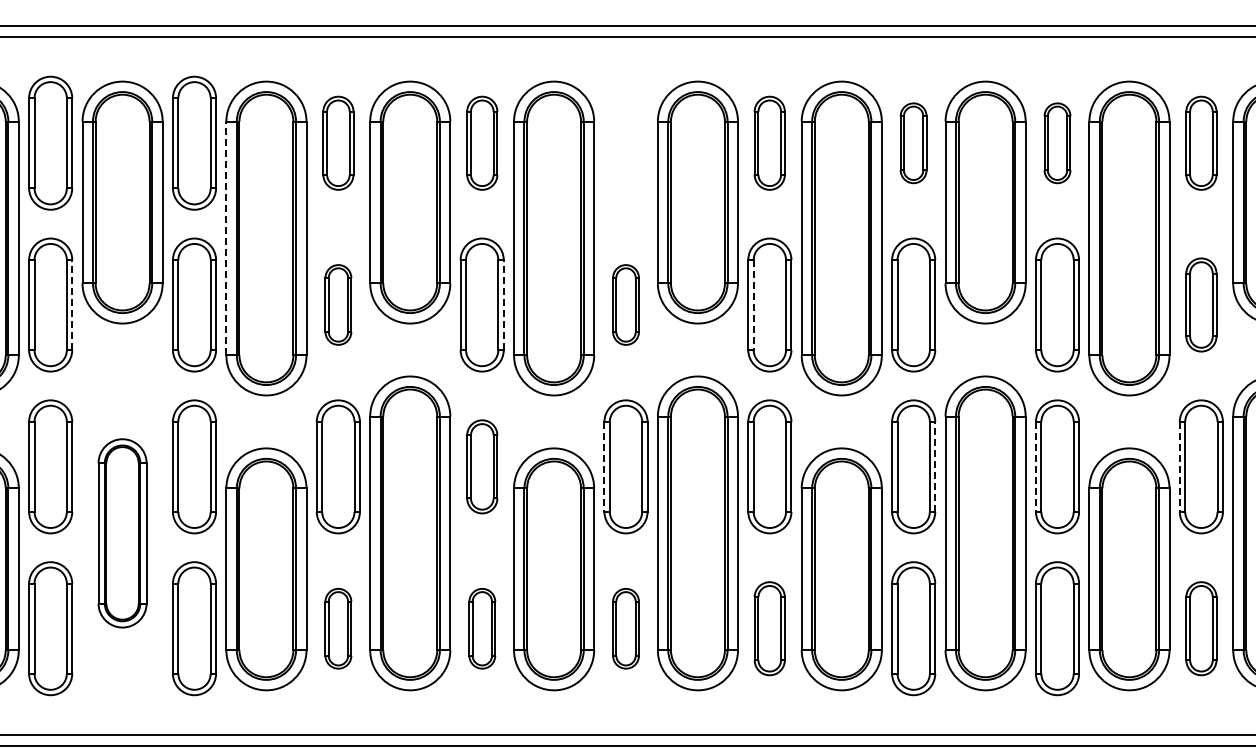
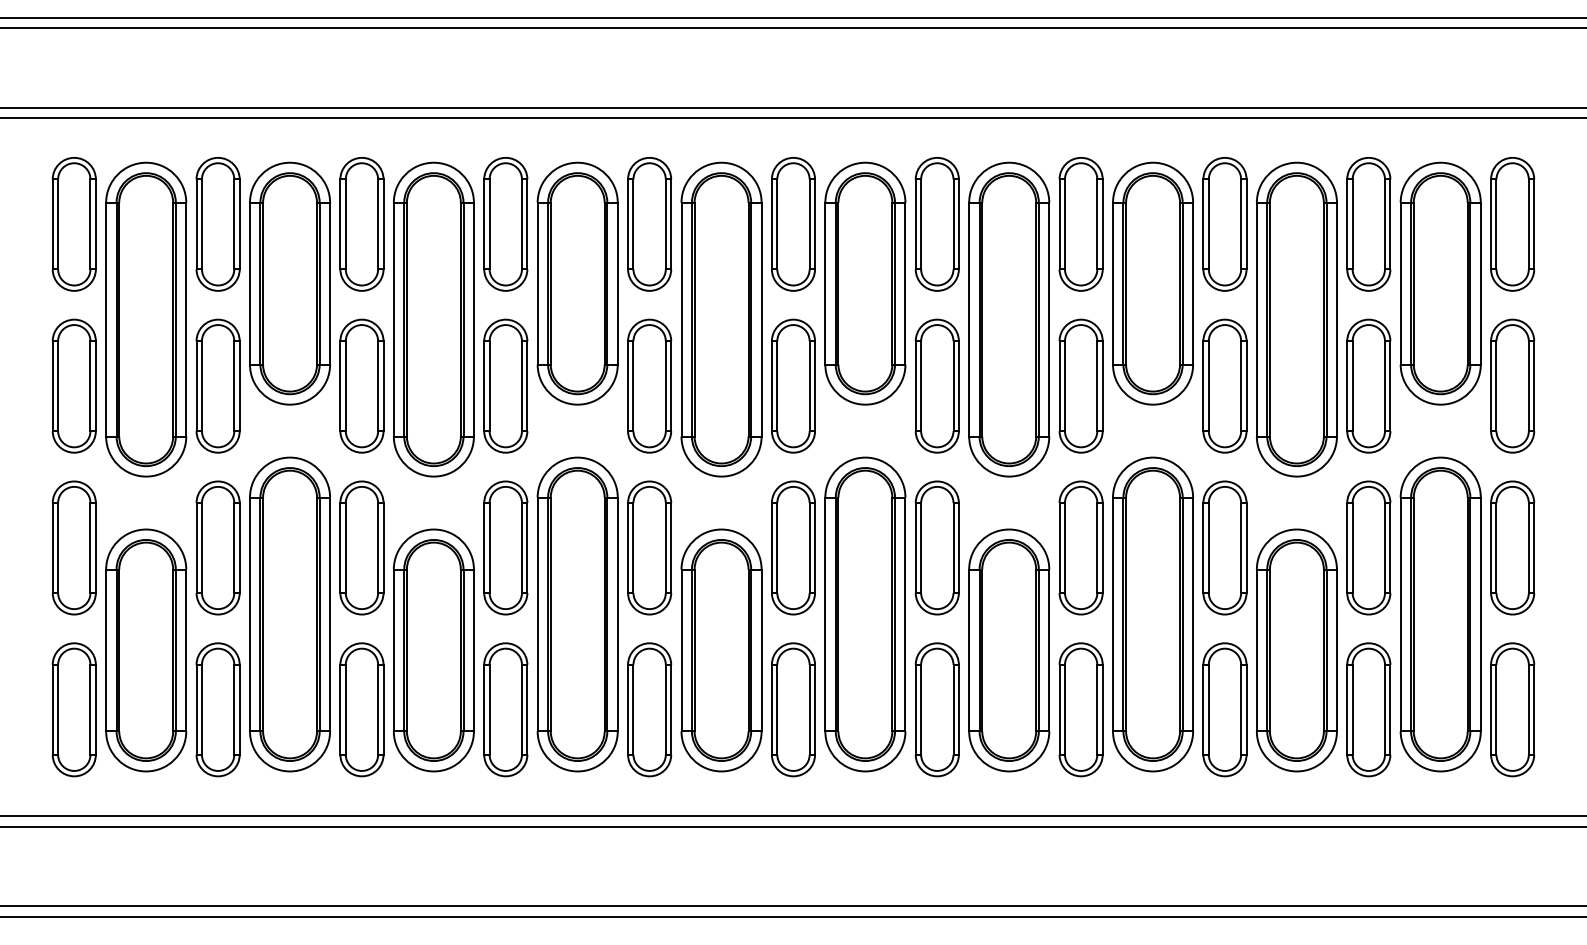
part: (338, 143) -> (505, 224), size x1.43
part: (482, 143) -> (649, 224), size x1.43
part: (626, 143) -> (793, 224), added
part: (769, 143) -> (936, 224), size x1.43
part: (913, 143) -> (1080, 224), size x1.67
part: (1057, 143) -> (1224, 224), size x1.67
part: (1201, 143) -> (1368, 224), size x1.43
line: (226, 238) -> (393, 319), dashed -> solid
part: (338, 304) -> (505, 385), size x1.67
part: (626, 304) -> (793, 385), size x1.67
part: (1201, 304) -> (1368, 385), size x1.43
line: (72, 305) -> (239, 386), dashed -> solid
line: (504, 305) -> (671, 386), dashed -> solid
line: (754, 305) -> (921, 386), dashed -> solid
part: (482, 466) -> (649, 547), size x1.43
line: (604, 467) -> (771, 548), dashed -> solid
line: (935, 467) -> (1102, 548), dashed -> solid
line: (1036, 467) -> (1203, 548), dashed -> solid
line: (1180, 467) -> (1347, 548), dashed -> solid
part: (122, 533) -> (289, 614), size x1.67
part: (338, 628) -> (505, 709), size x1.67
part: (482, 628) -> (649, 709), size x1.67
part: (626, 628) -> (793, 709), size x1.67
part: (769, 628) -> (936, 709), size x1.43
part: (1201, 628) -> (1368, 709), size x1.43

